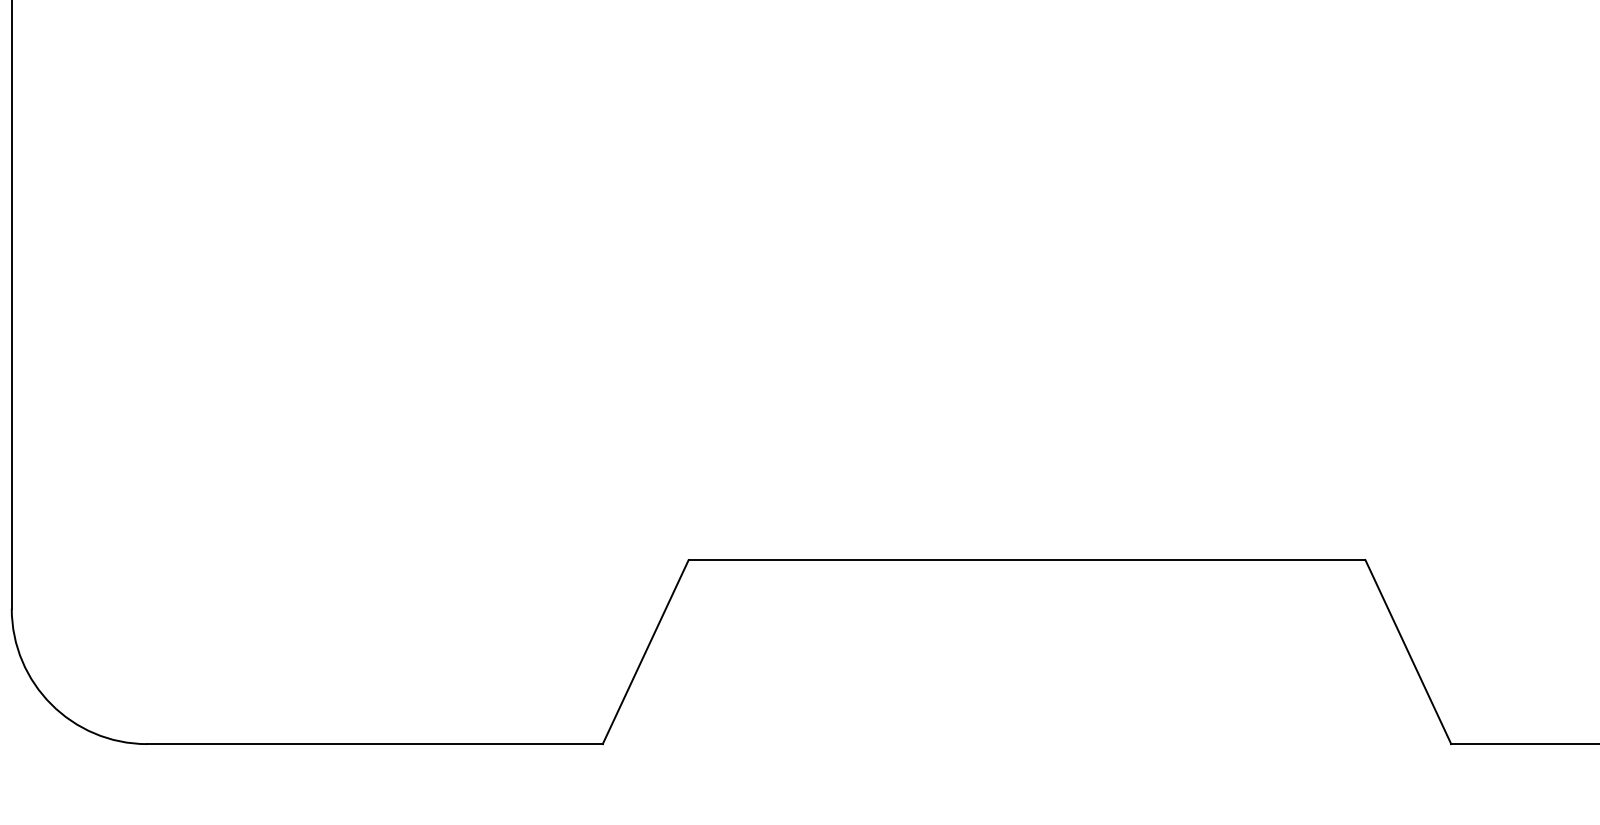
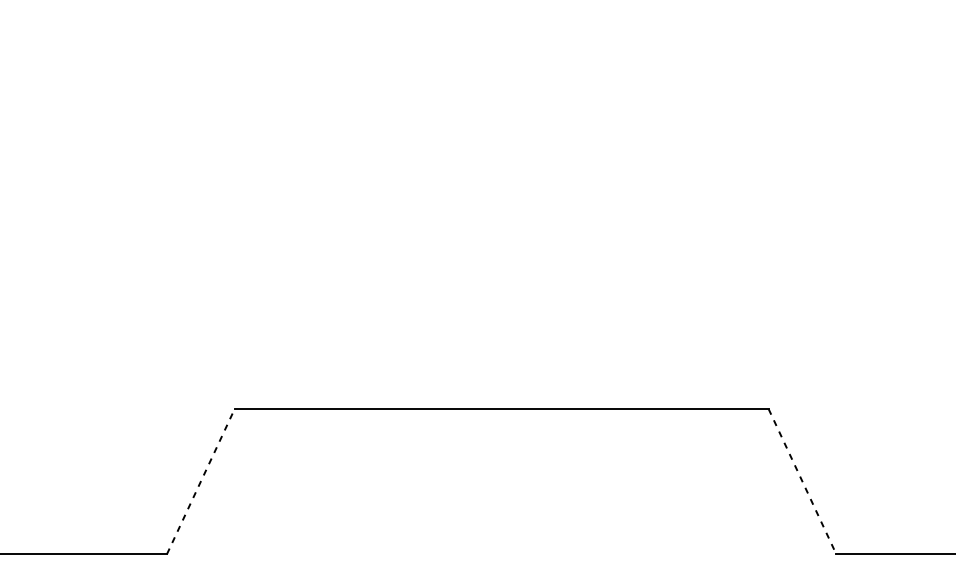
line: (645, 652) -> (200, 481), solid -> dashed
line: (1408, 652) -> (802, 481), solid -> dashed

